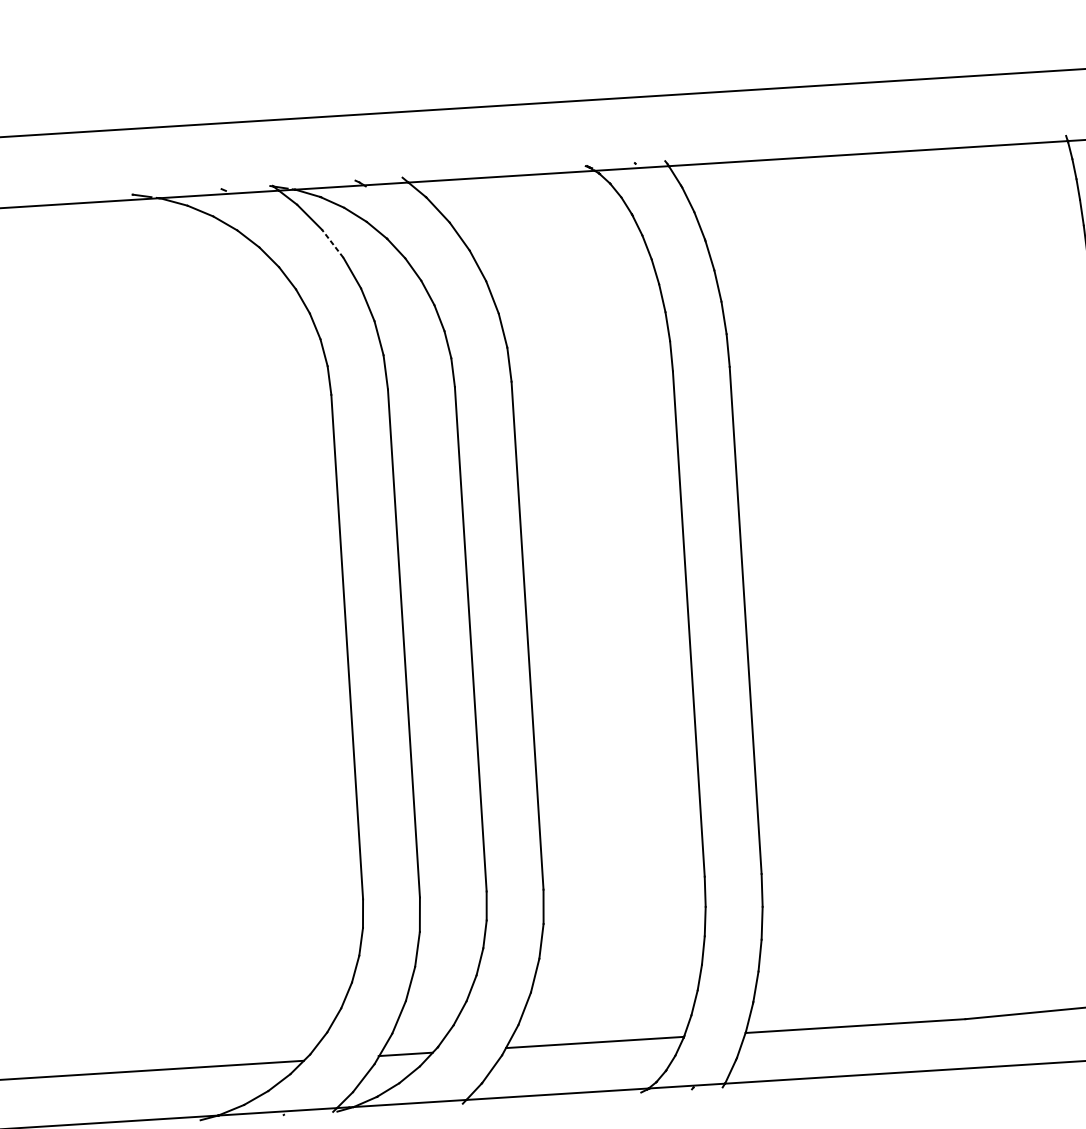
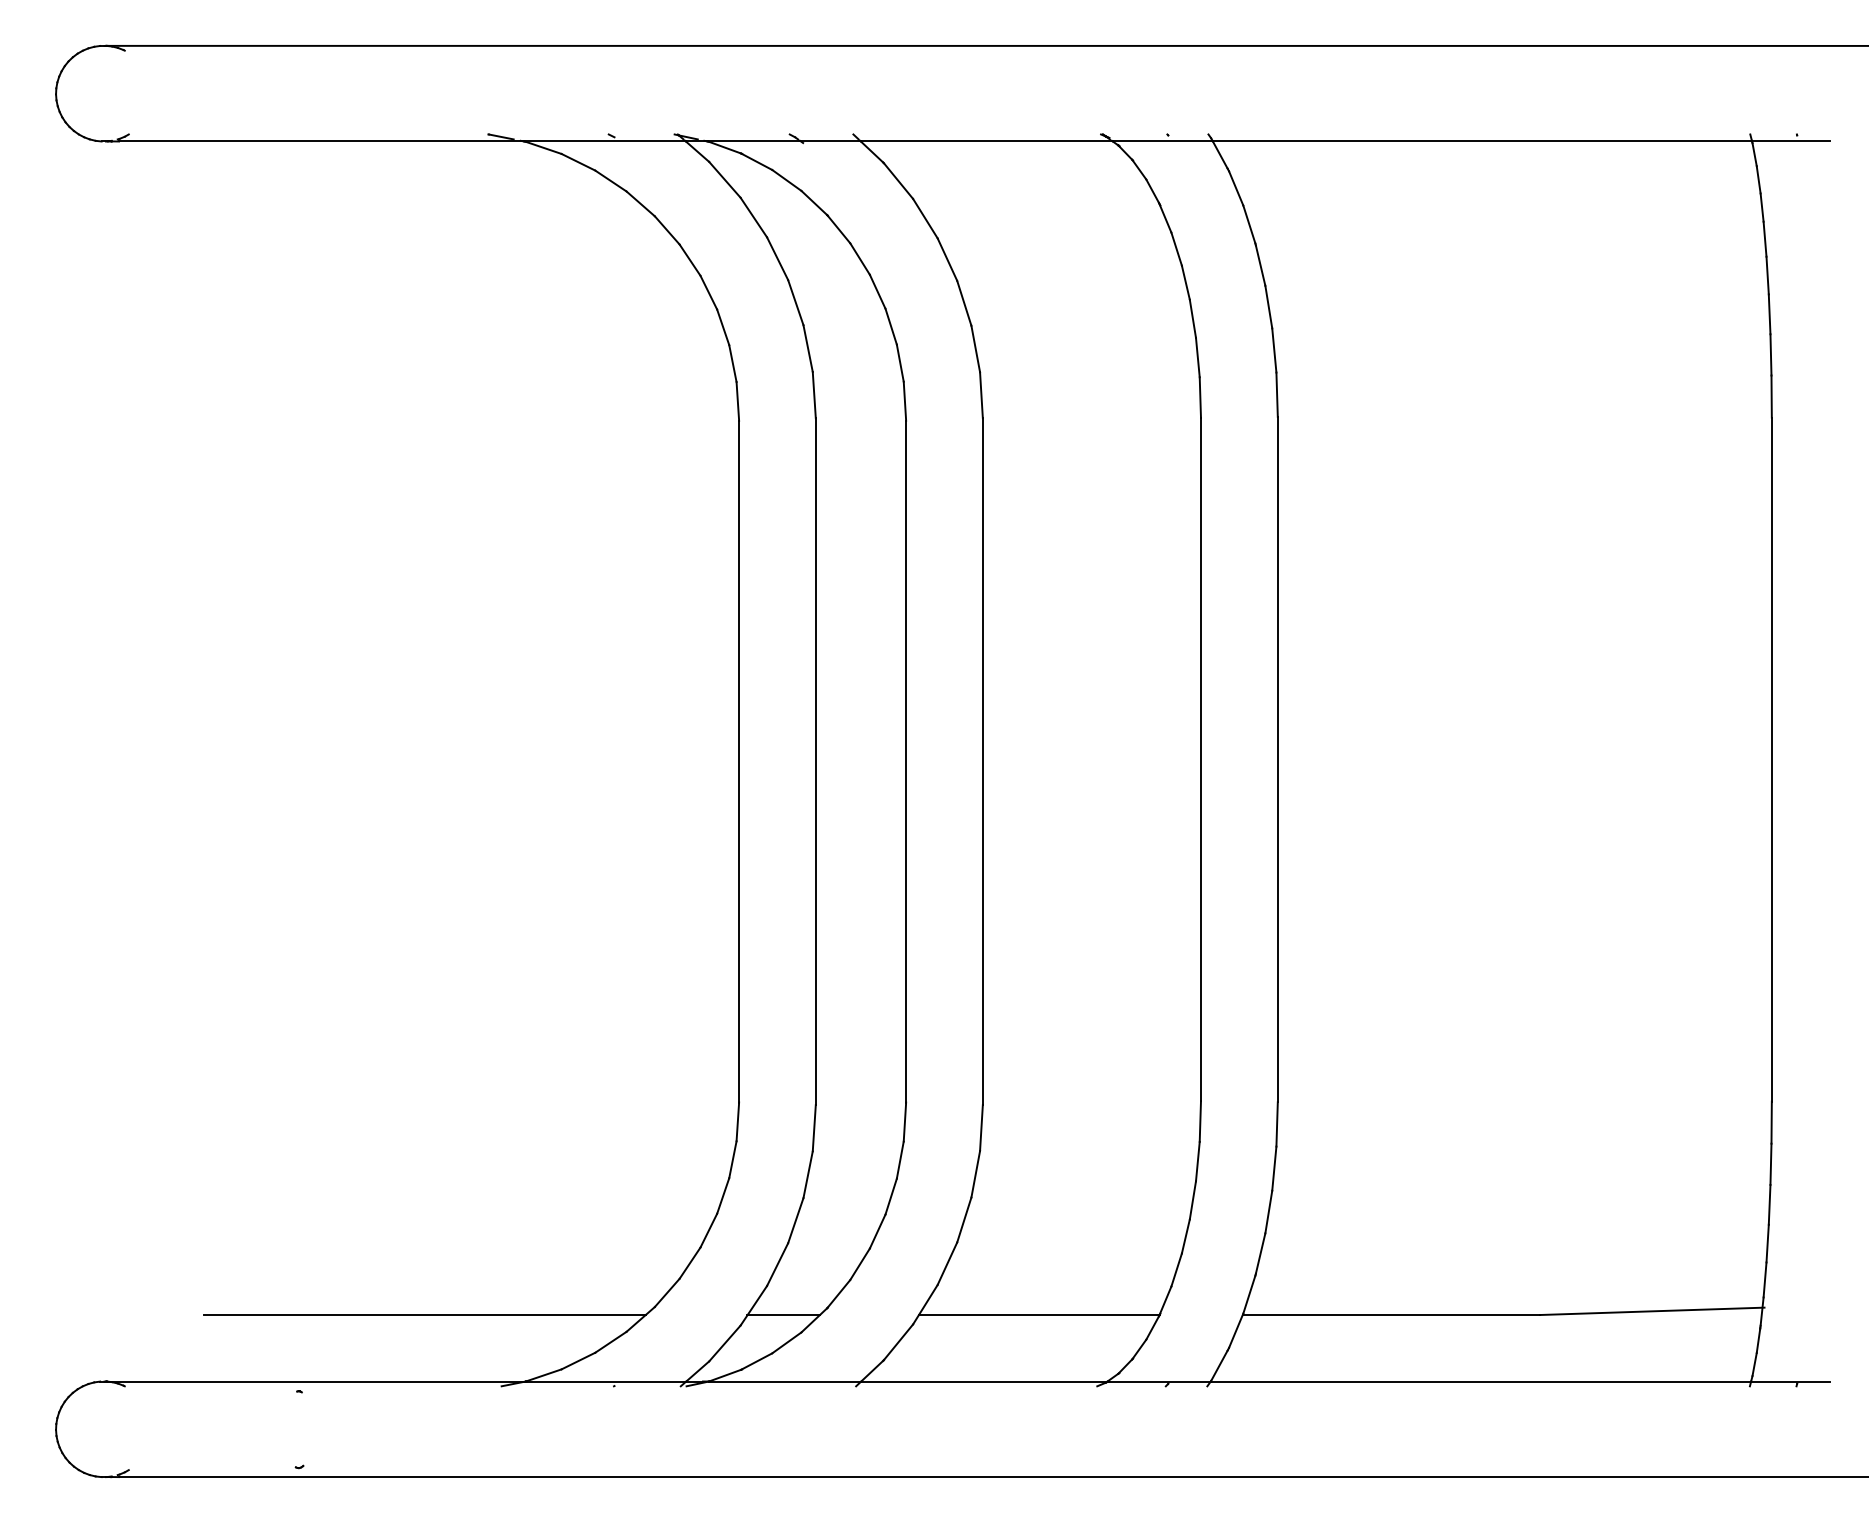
line: (332, 243) -> (753, 217), dashed -> solid

